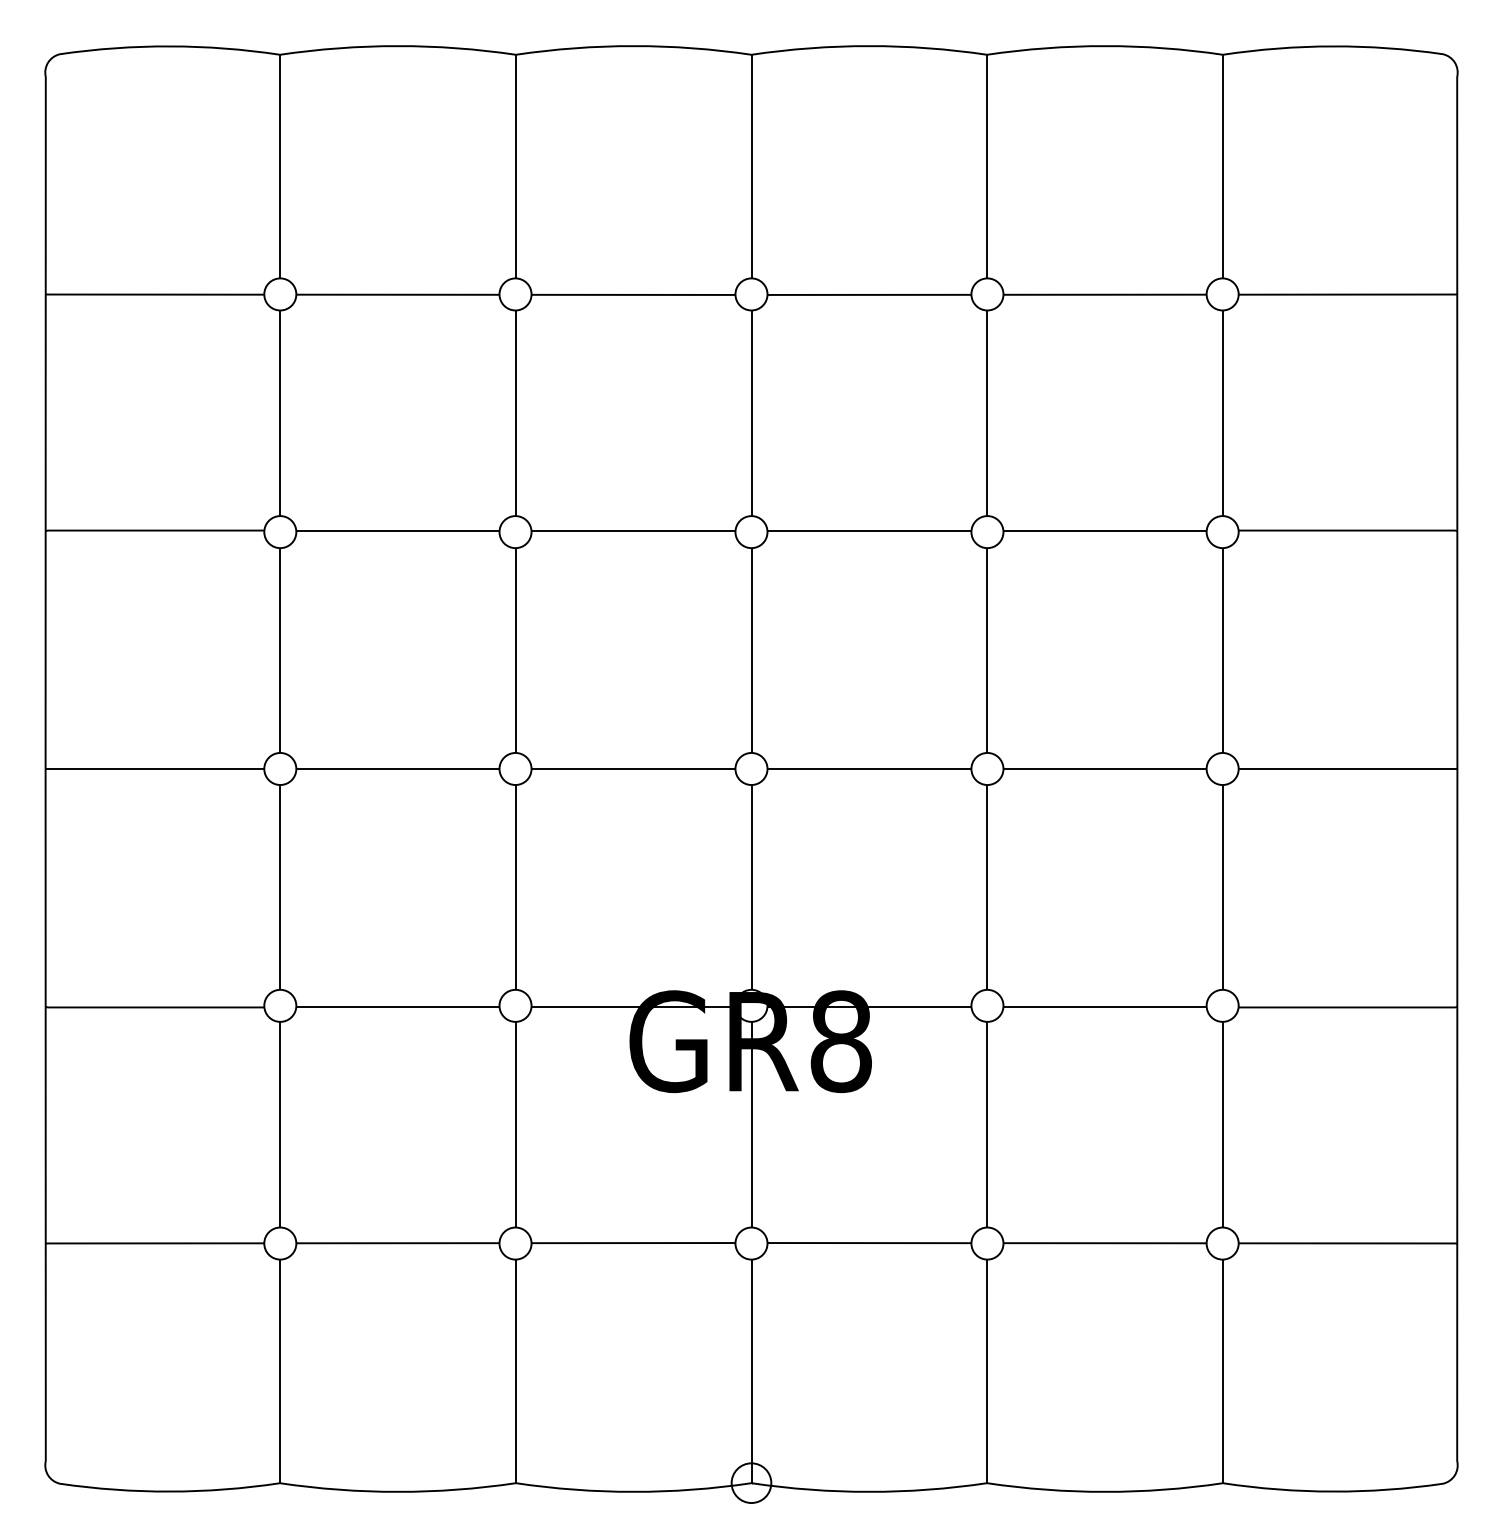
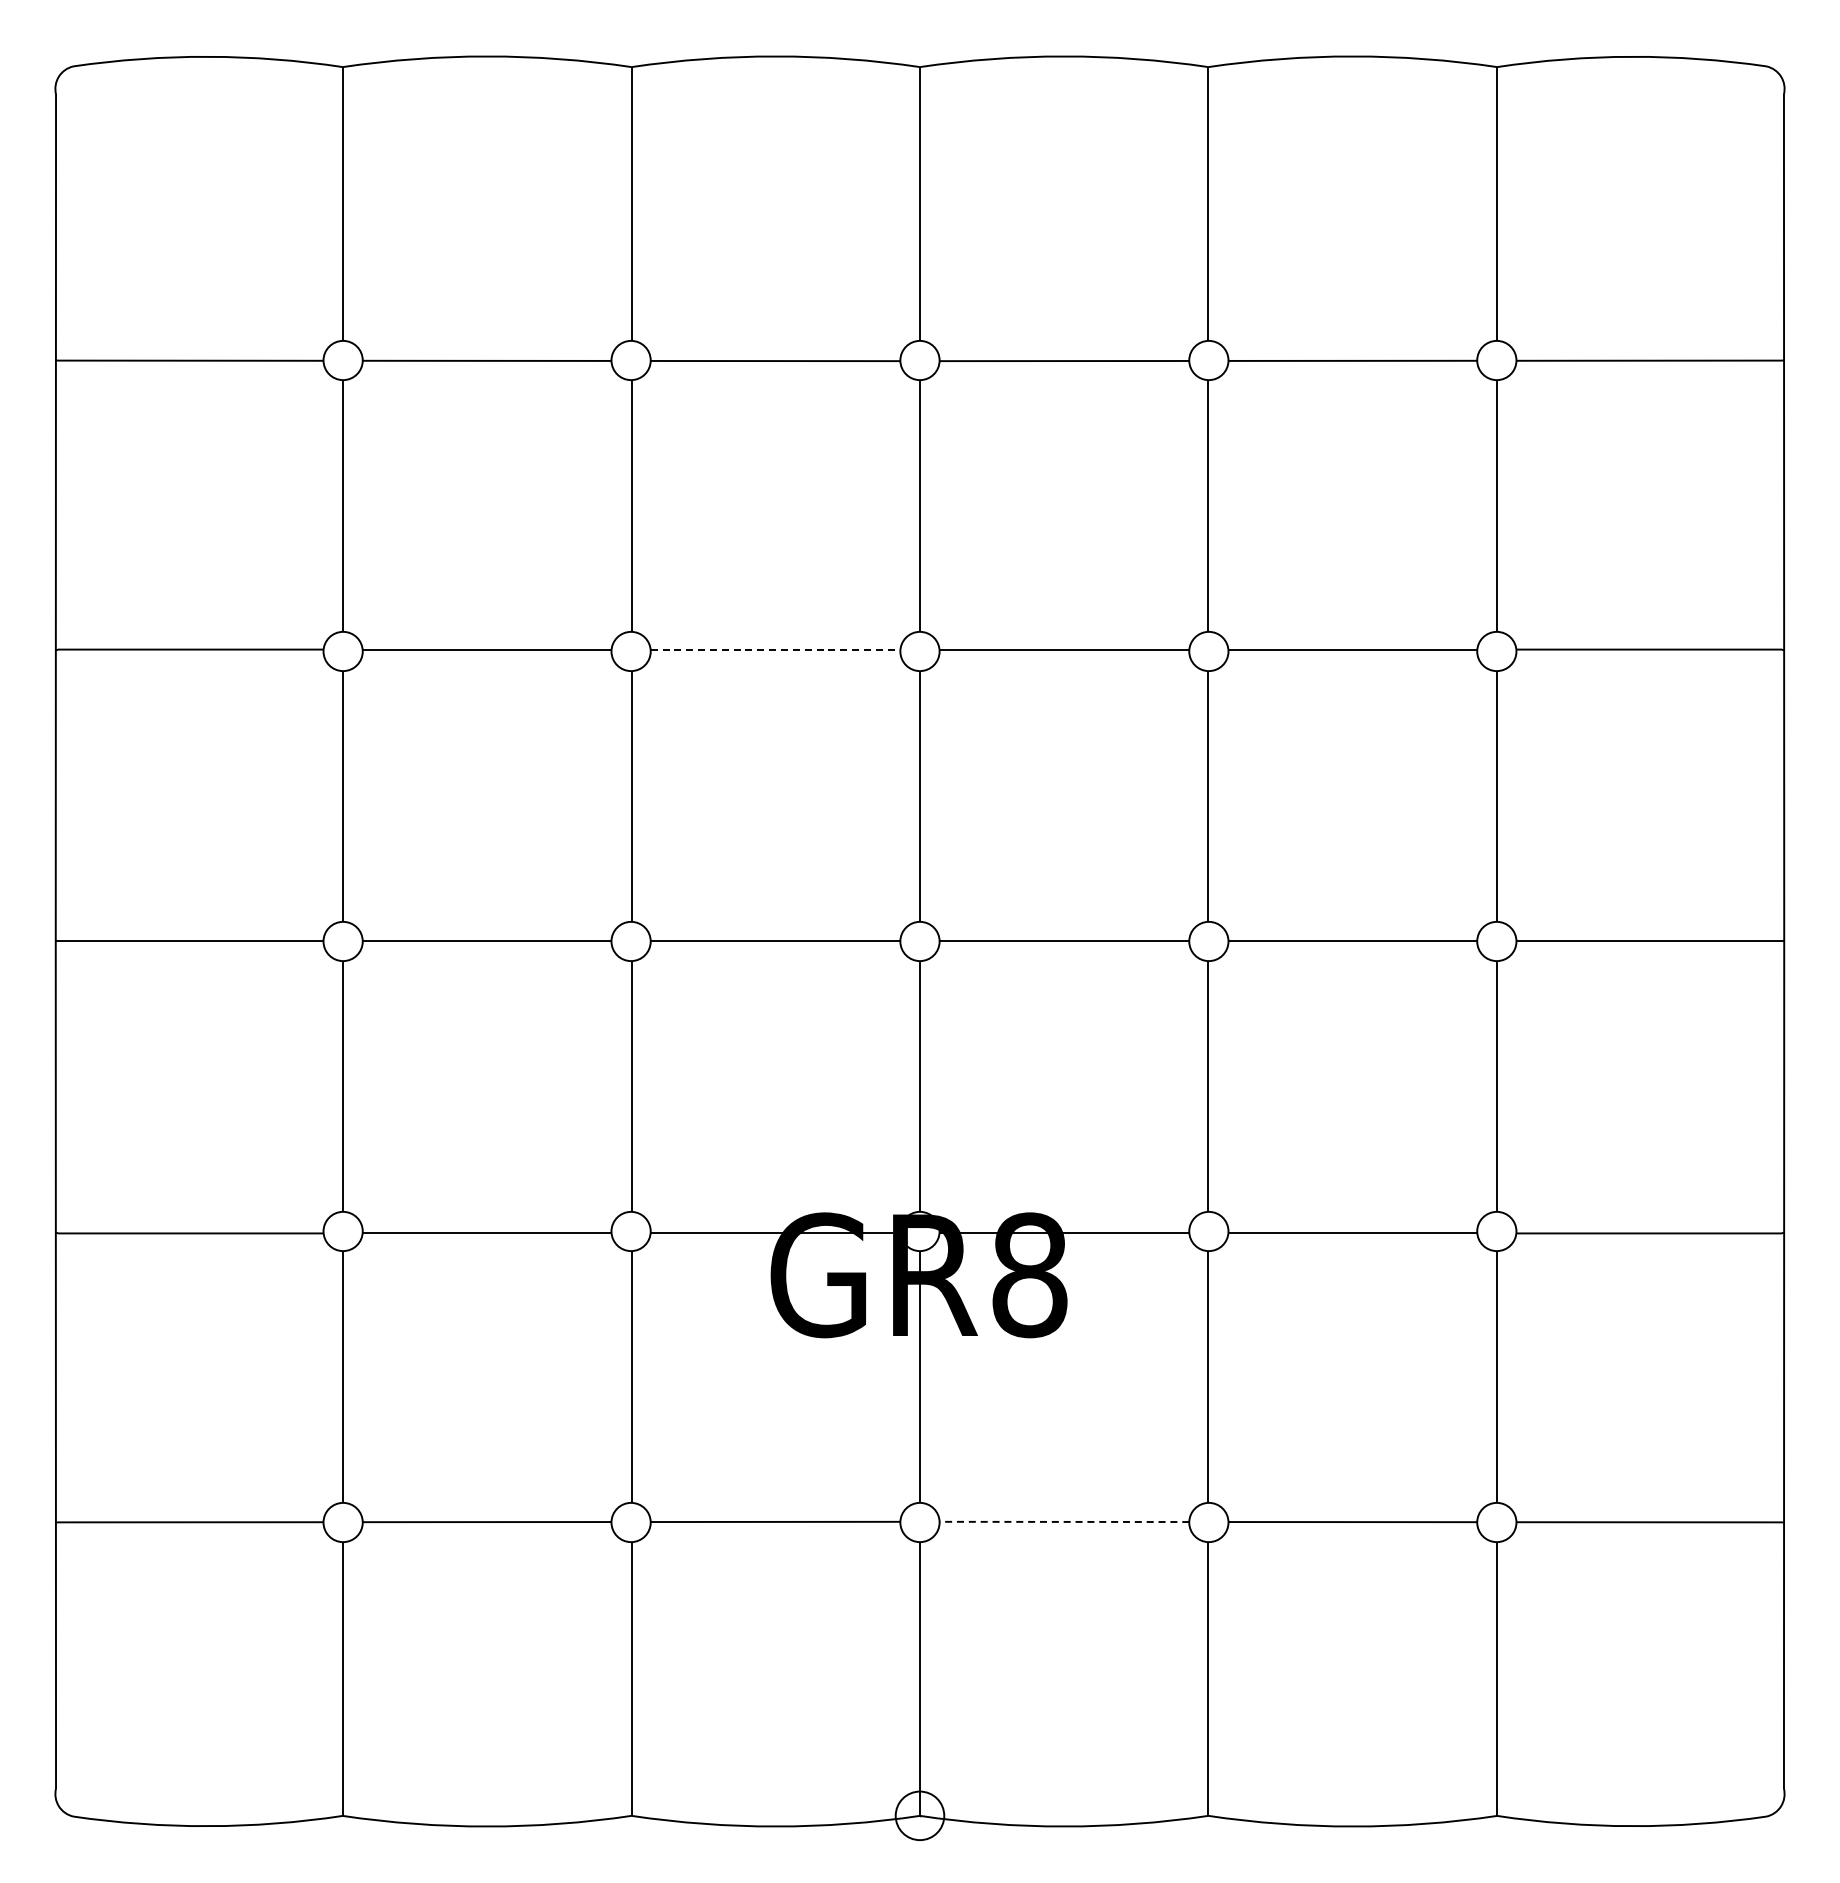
line: (633, 530) -> (775, 649), solid -> dashed
line: (869, 1242) -> (1064, 1521), solid -> dashed

